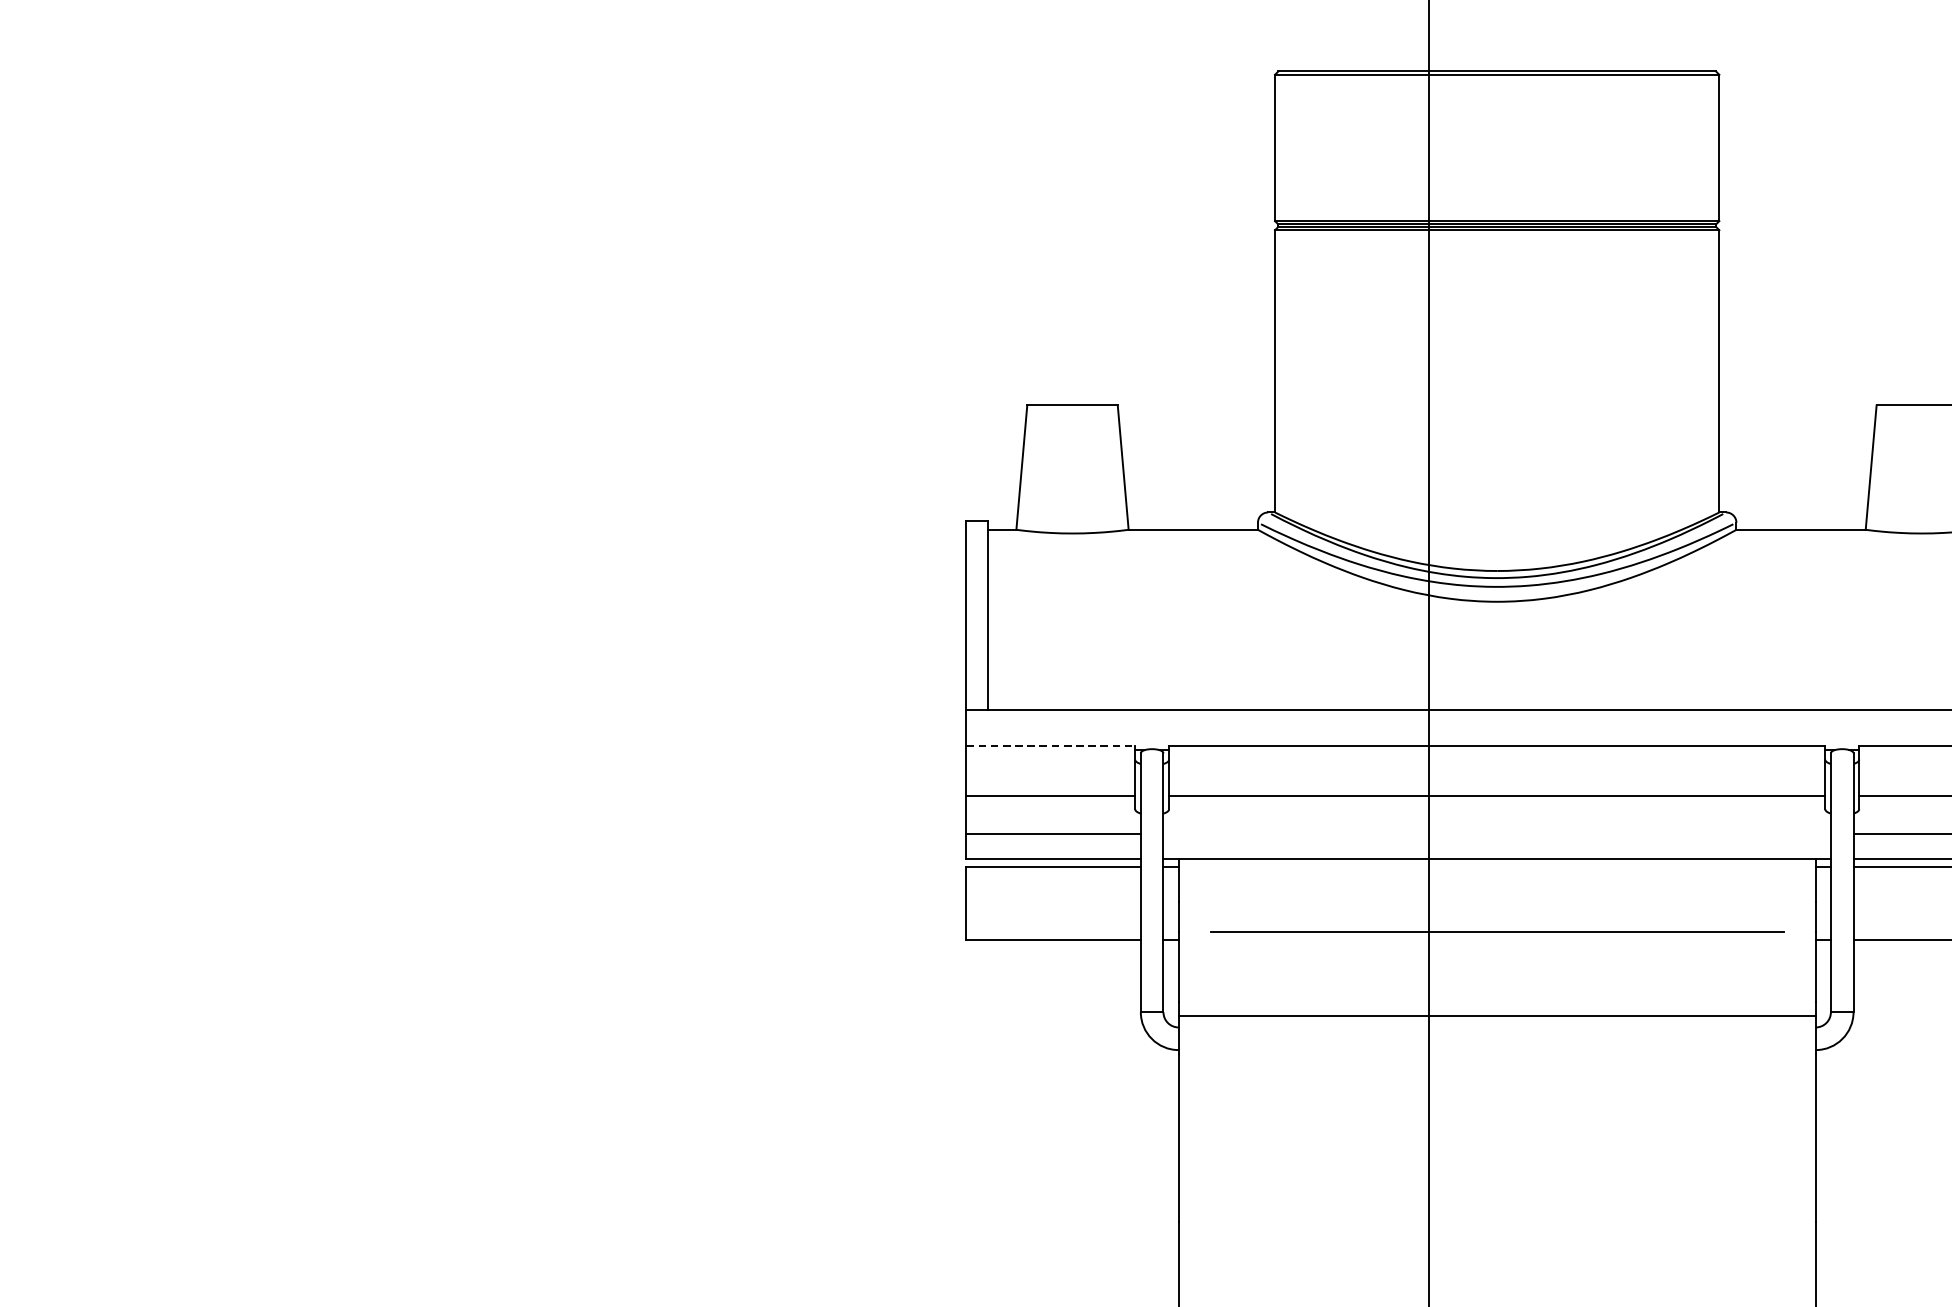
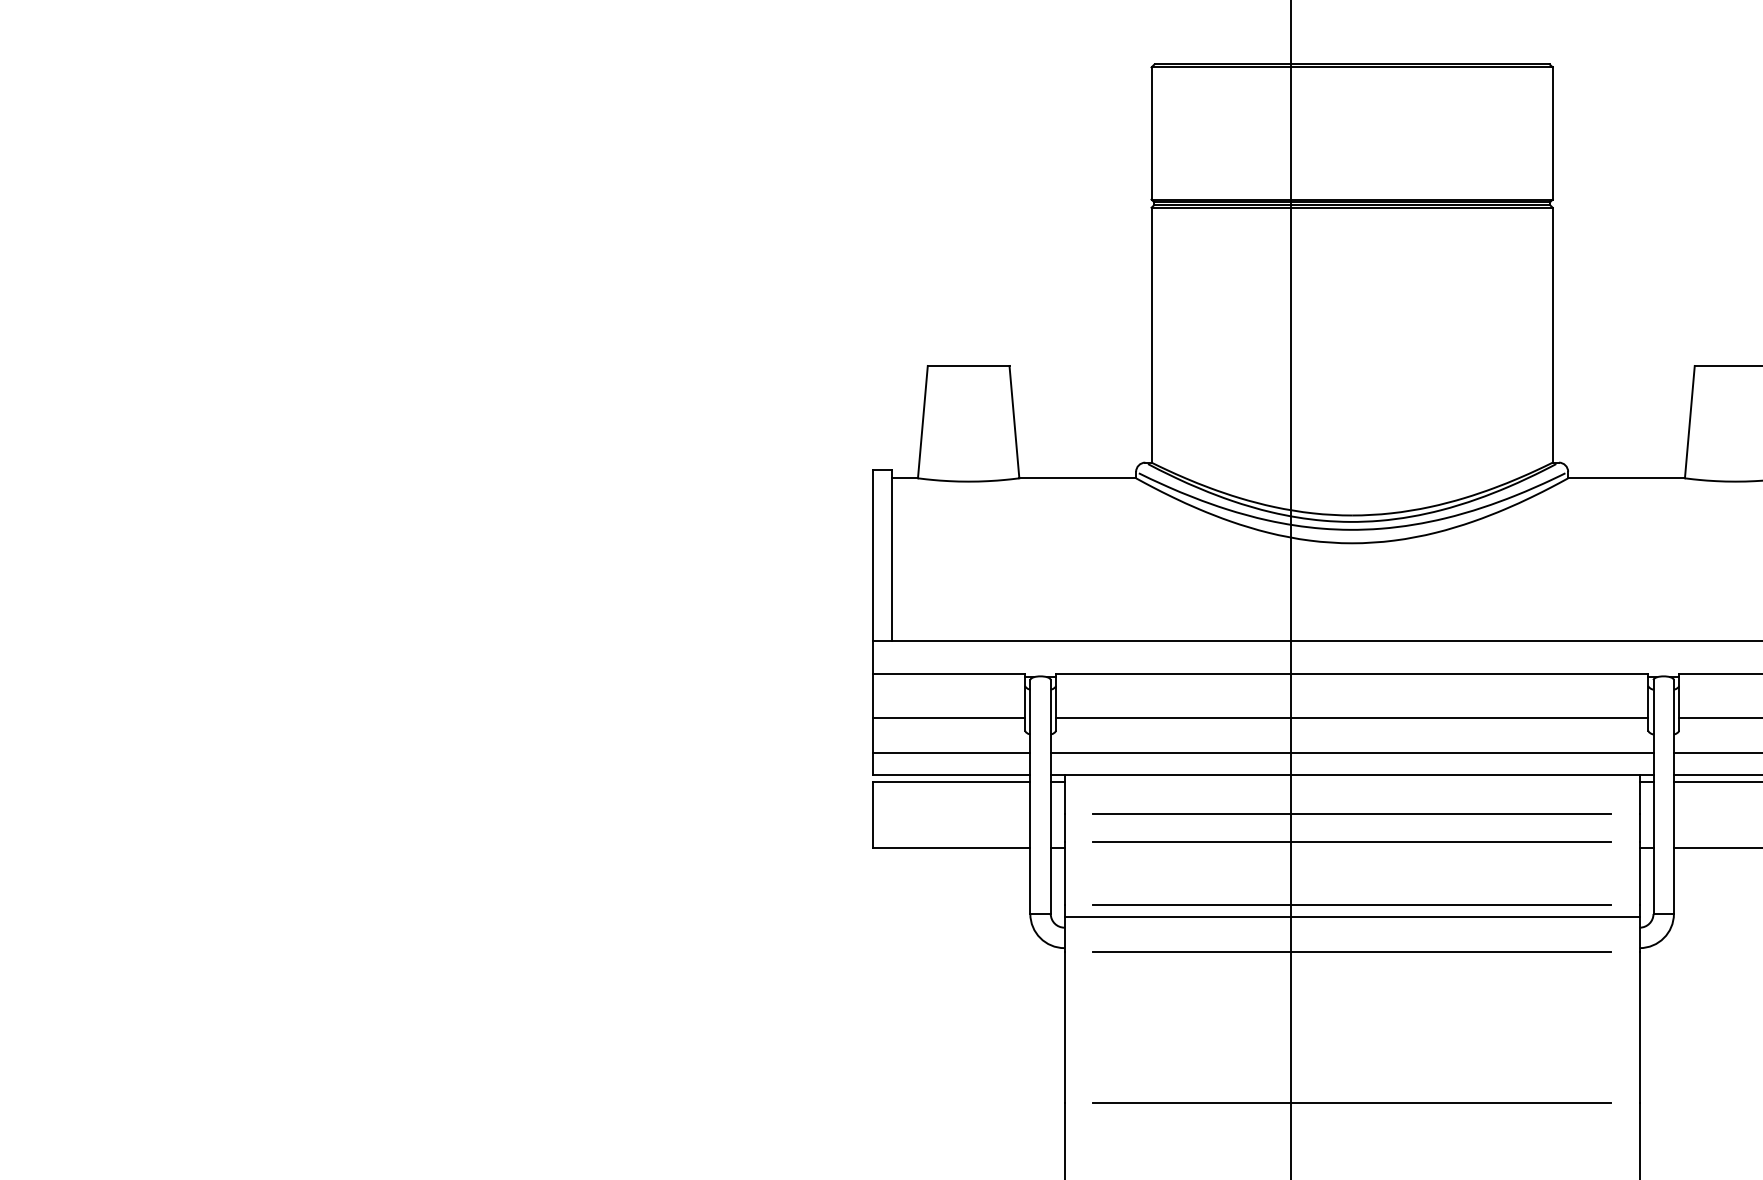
line: (1051, 745) -> (949, 673), dashed -> solid
line: (1496, 834) -> (1351, 753), added
line: (1496, 902) -> (1351, 814), added
line: (1496, 1001) -> (1351, 904), added
line: (1496, 1053) -> (1351, 951), added
line: (1496, 1222) -> (1351, 1103), added

